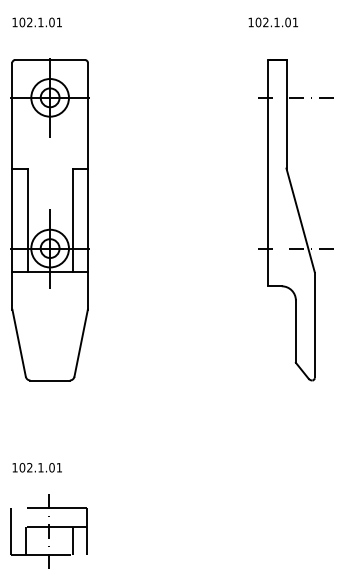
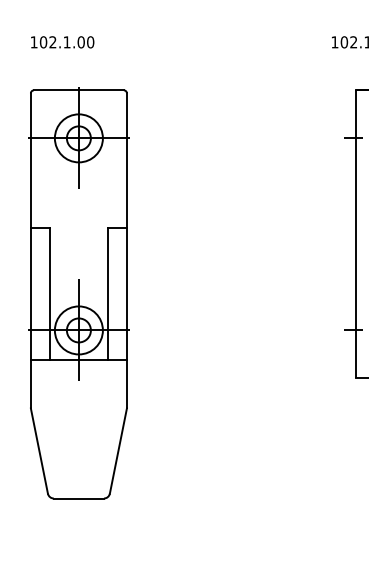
text: (59, 22) -> (90, 42), 102.1.01 -> 102.1.00

